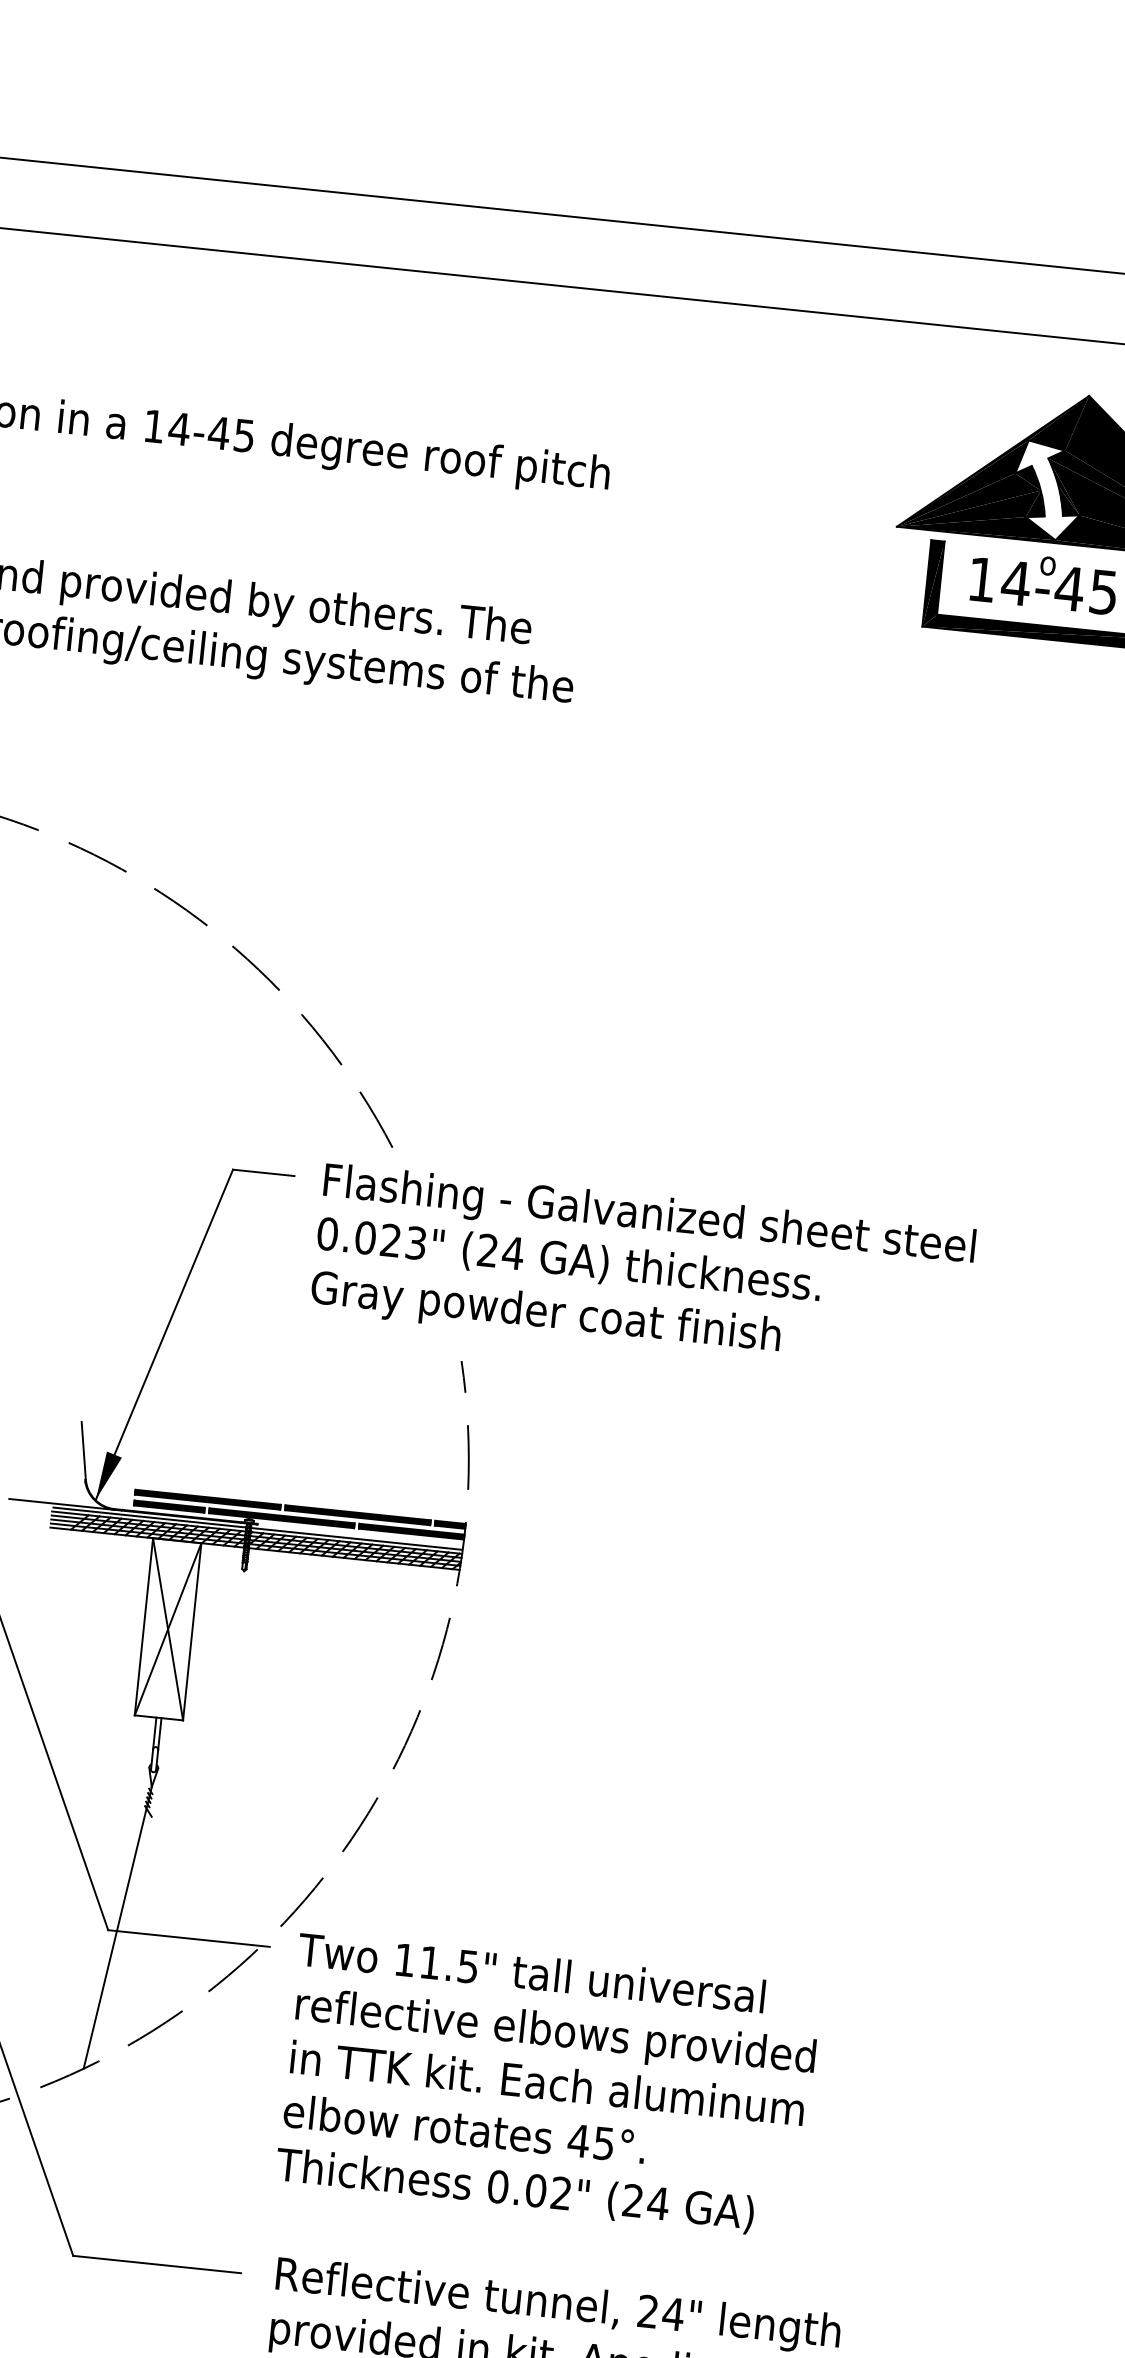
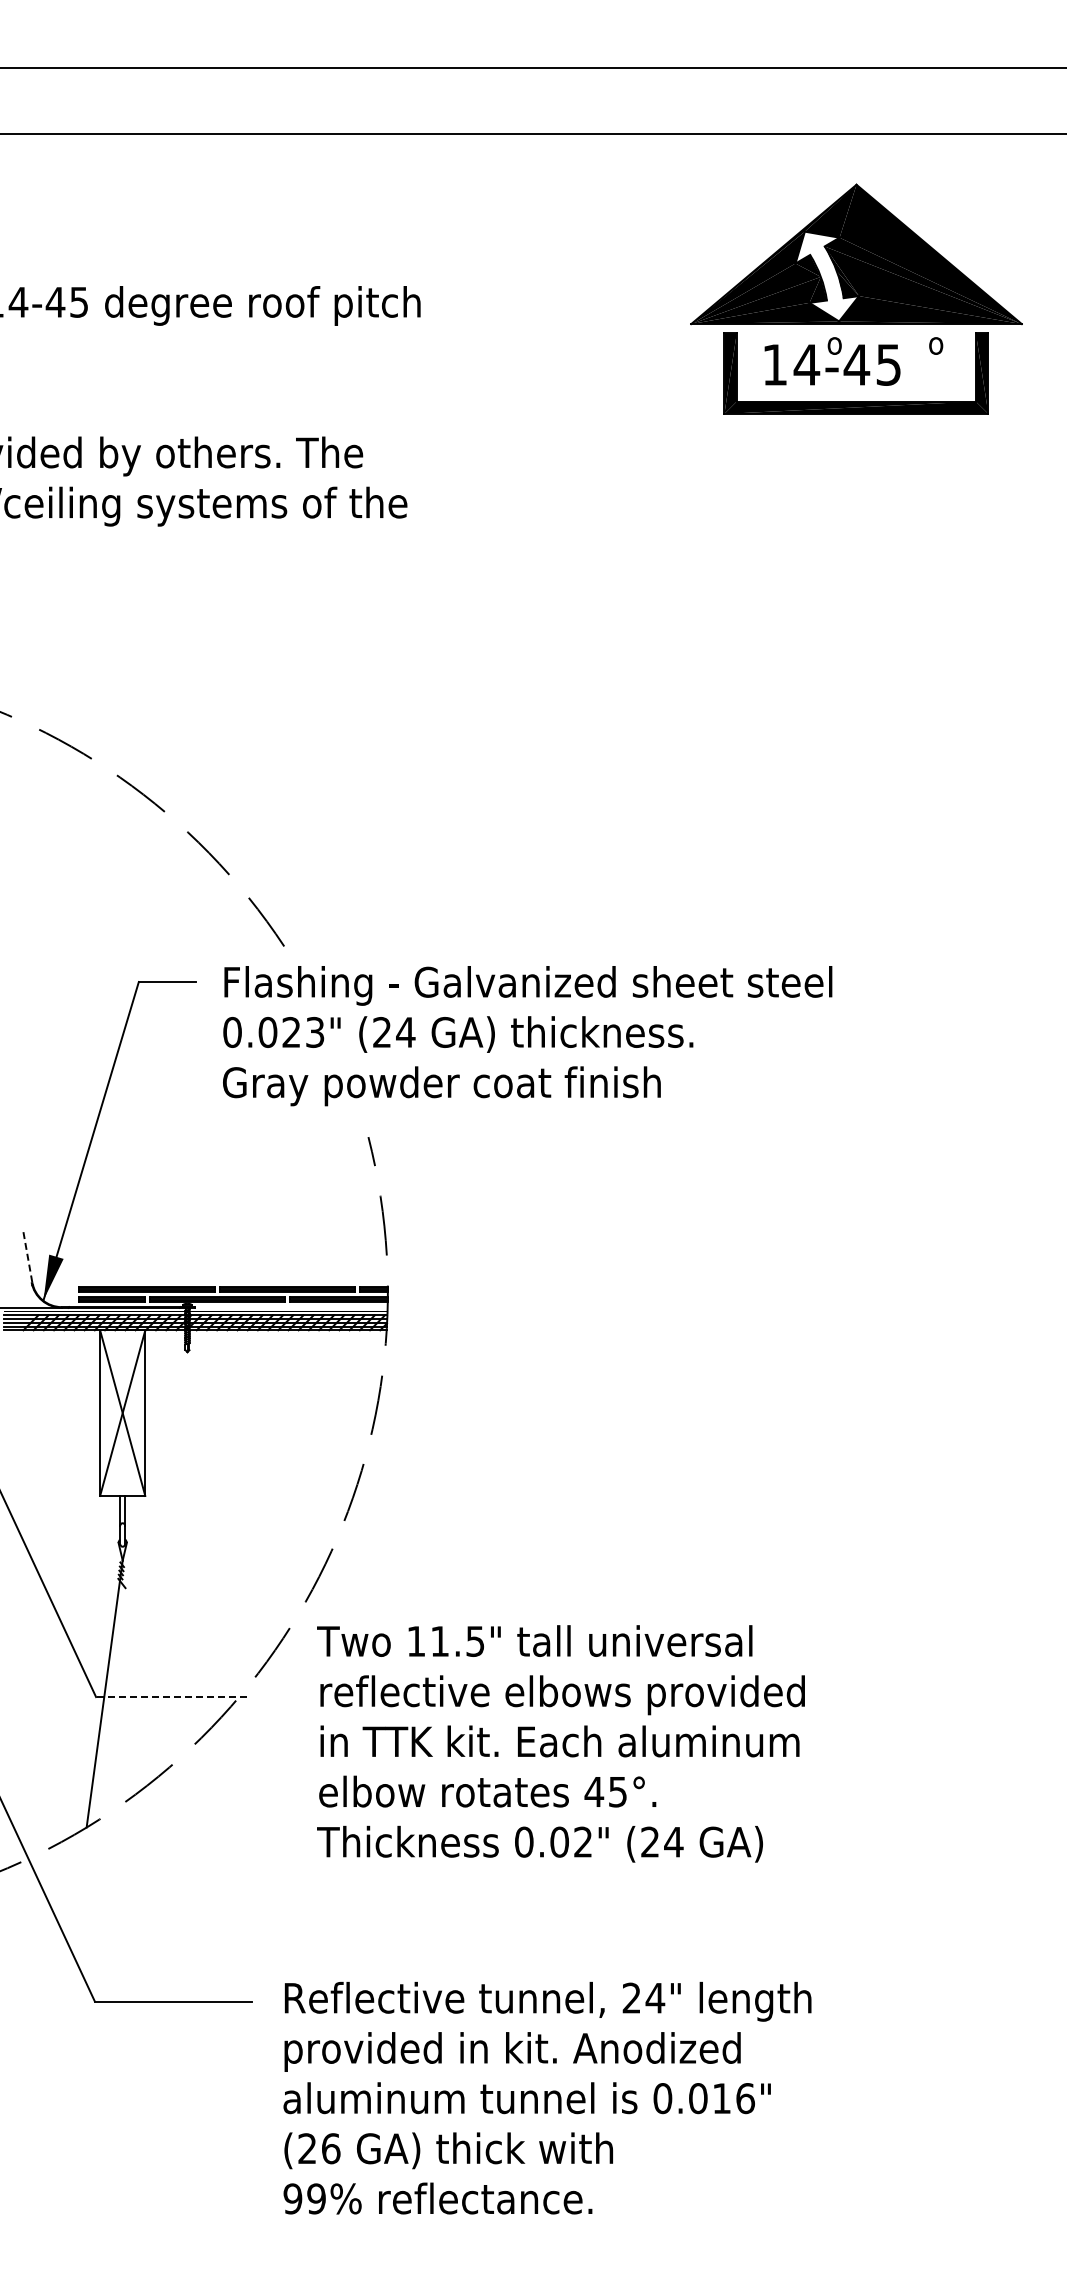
line: (83, 1451) -> (27, 1256), solid -> dashed
line: (188, 1938) -> (171, 1697), solid -> dashed
text: (547, 2085) -> (560, 1743), moved

